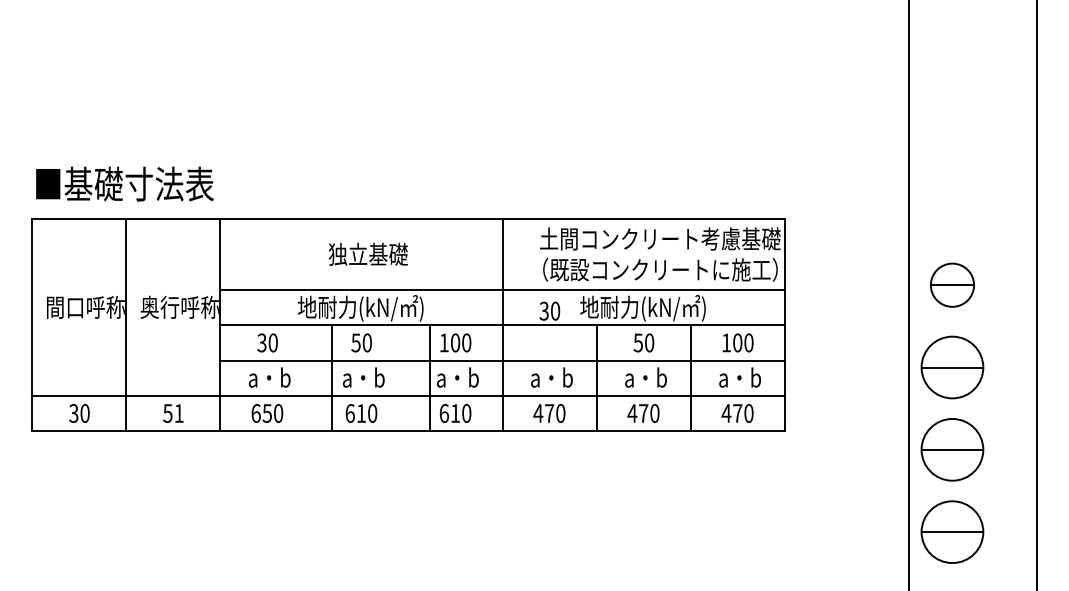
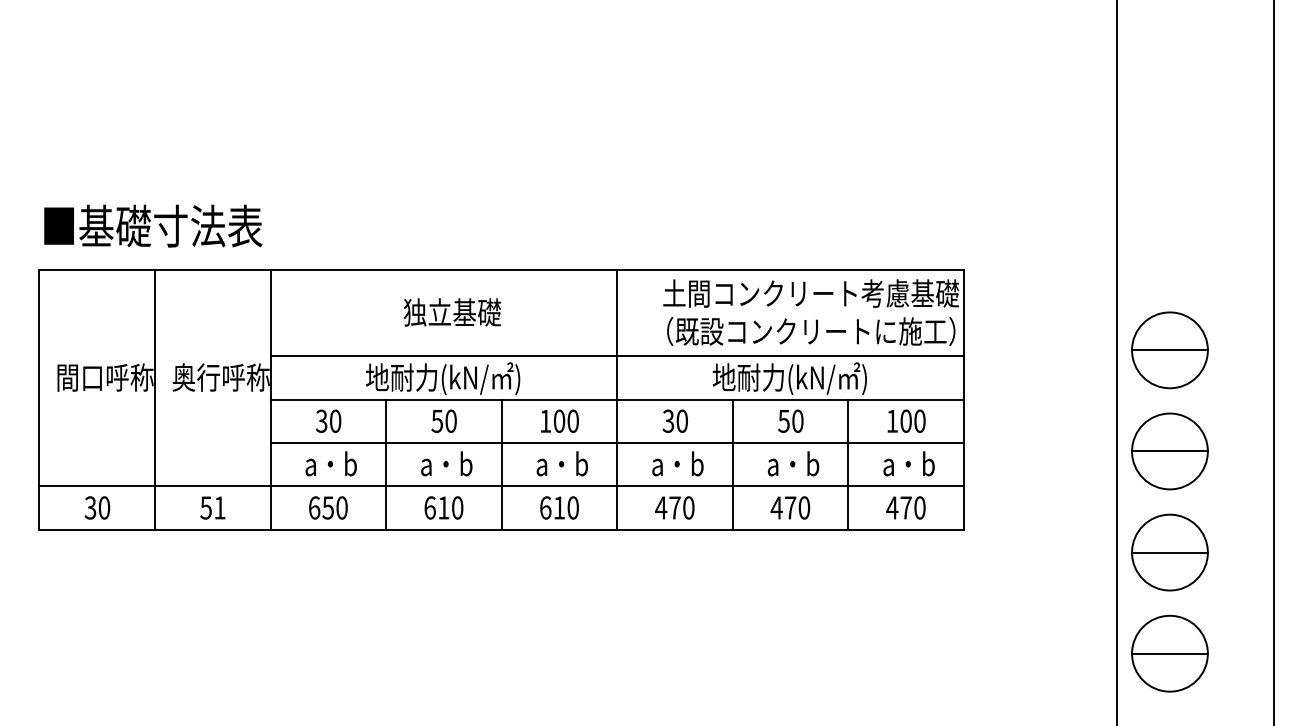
part: (952, 285) -> (1169, 350), size x1.43
text: (549, 310) -> (674, 420), moved
line: (332, 378) -> (386, 464), moved
line: (429, 378) -> (501, 464), moved

